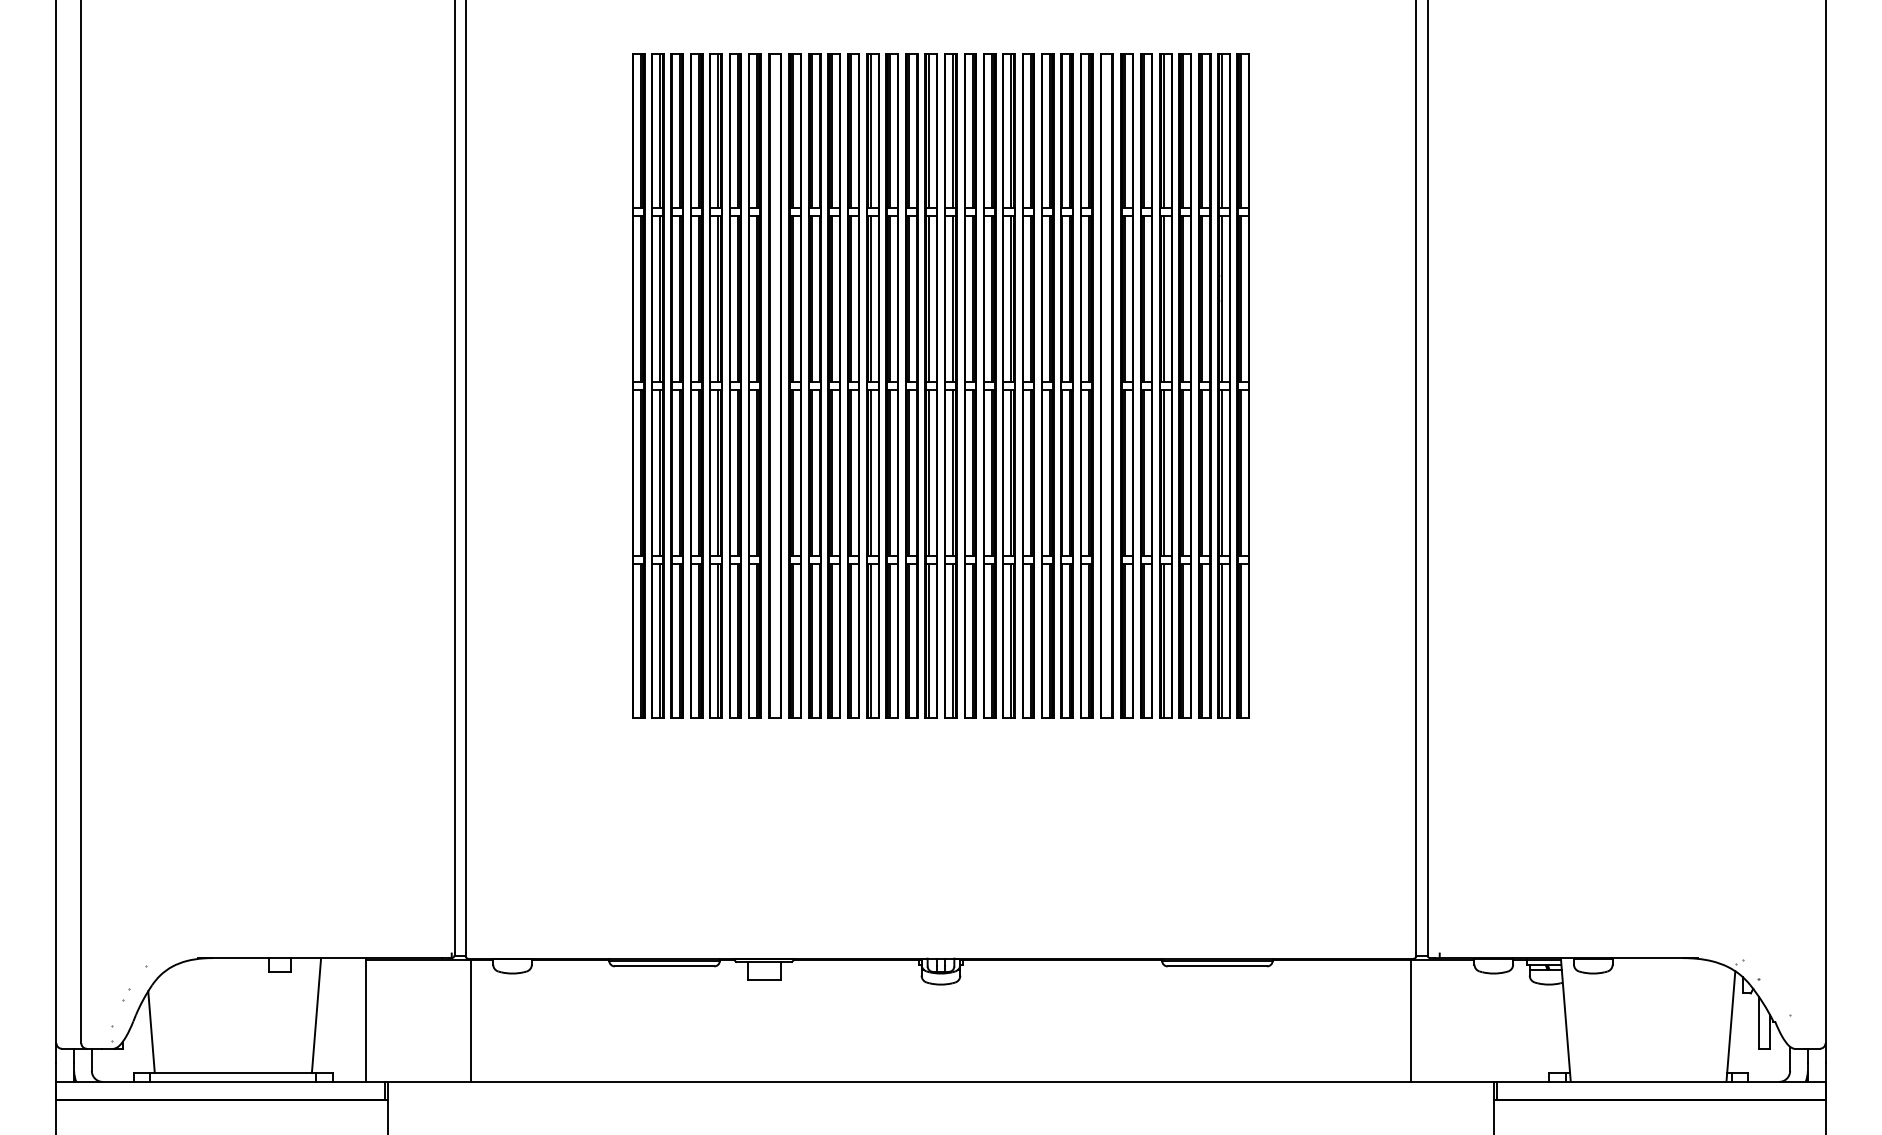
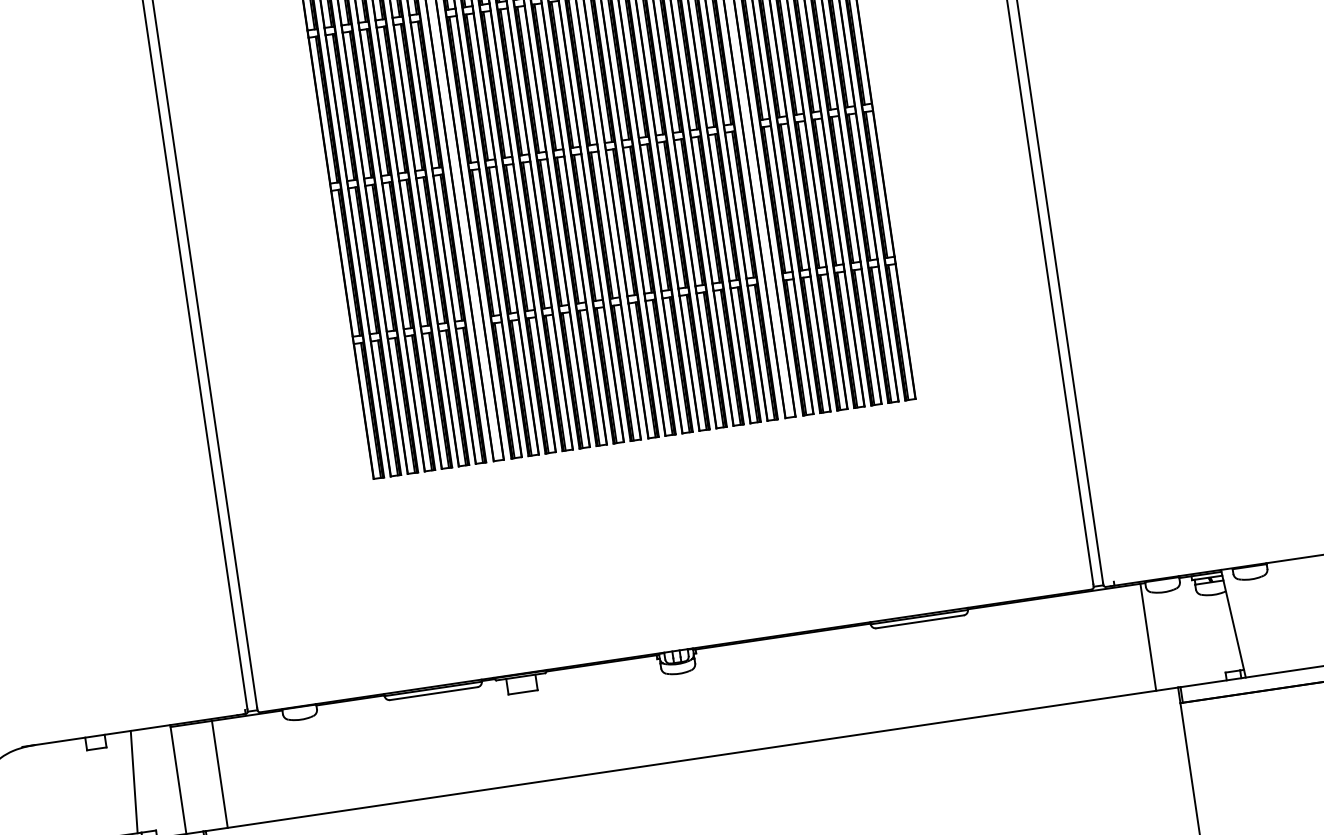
line: (471, 1020) -> (220, 773), moved
line: (1410, 1020) -> (1147, 636), moved

